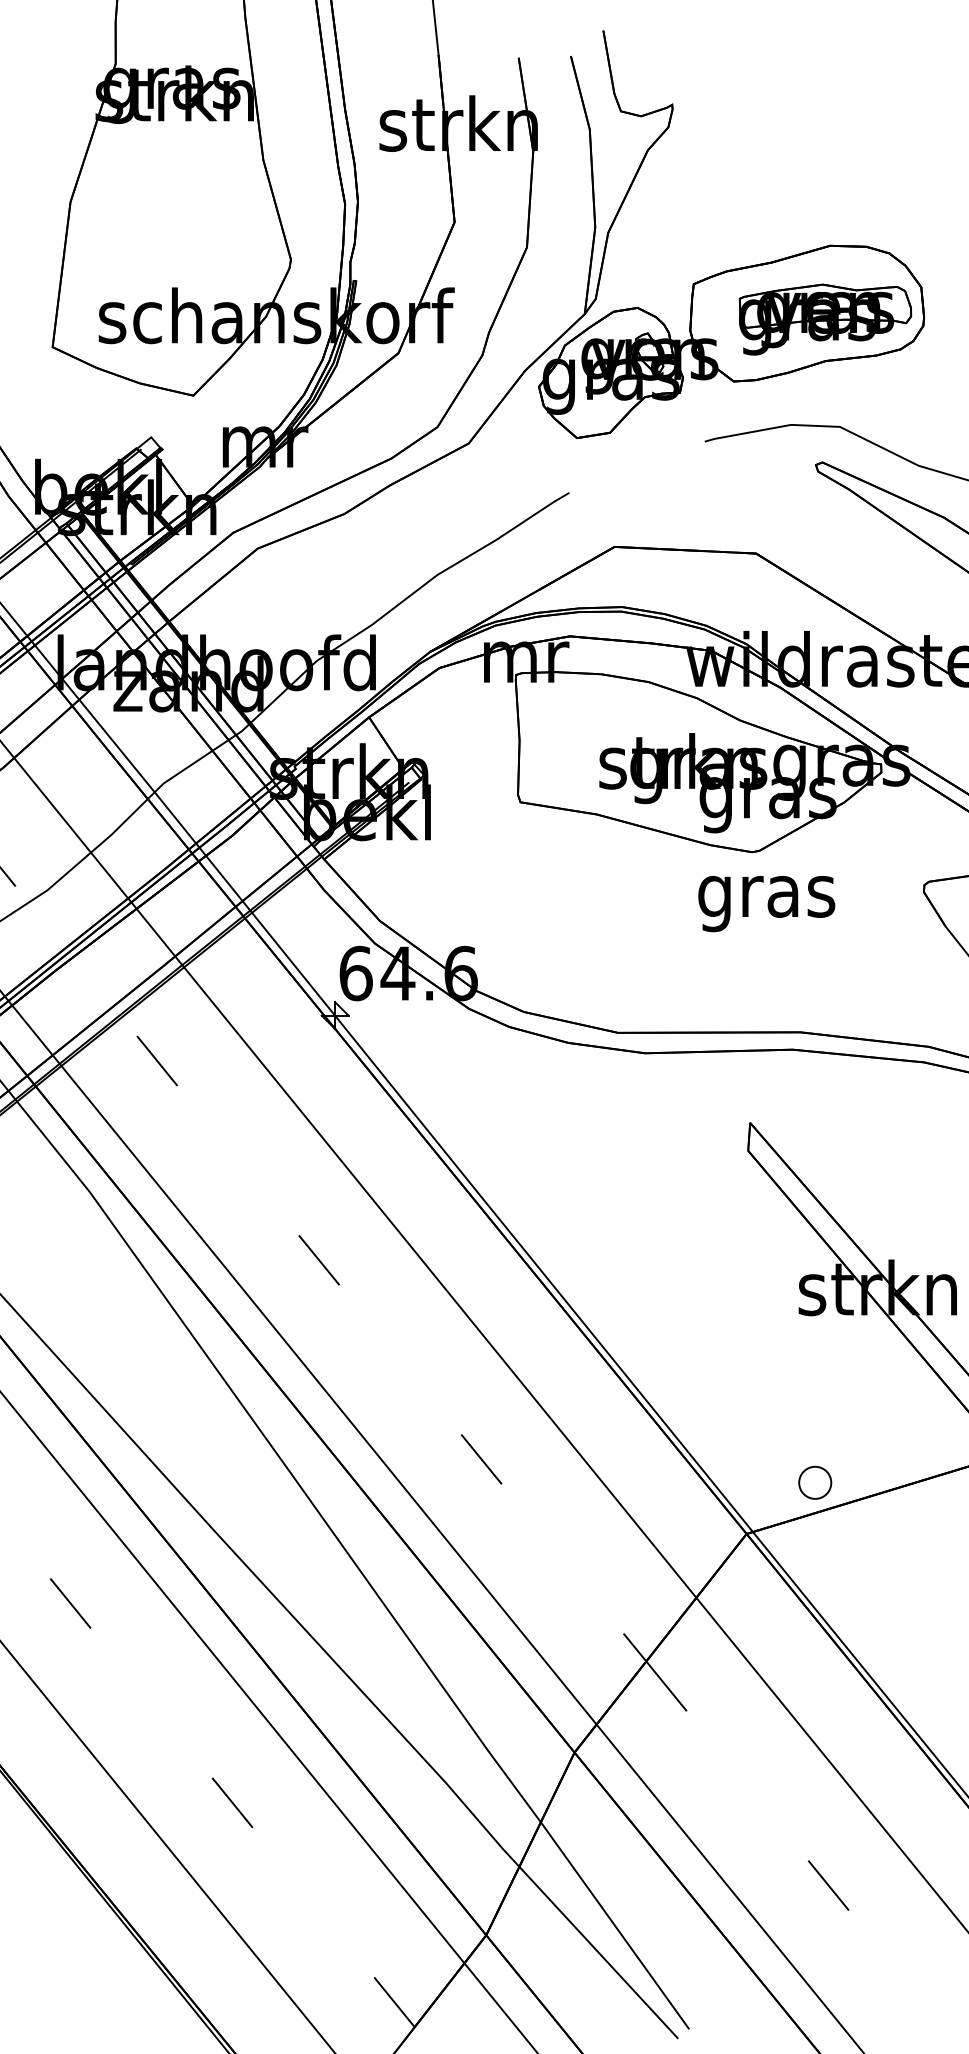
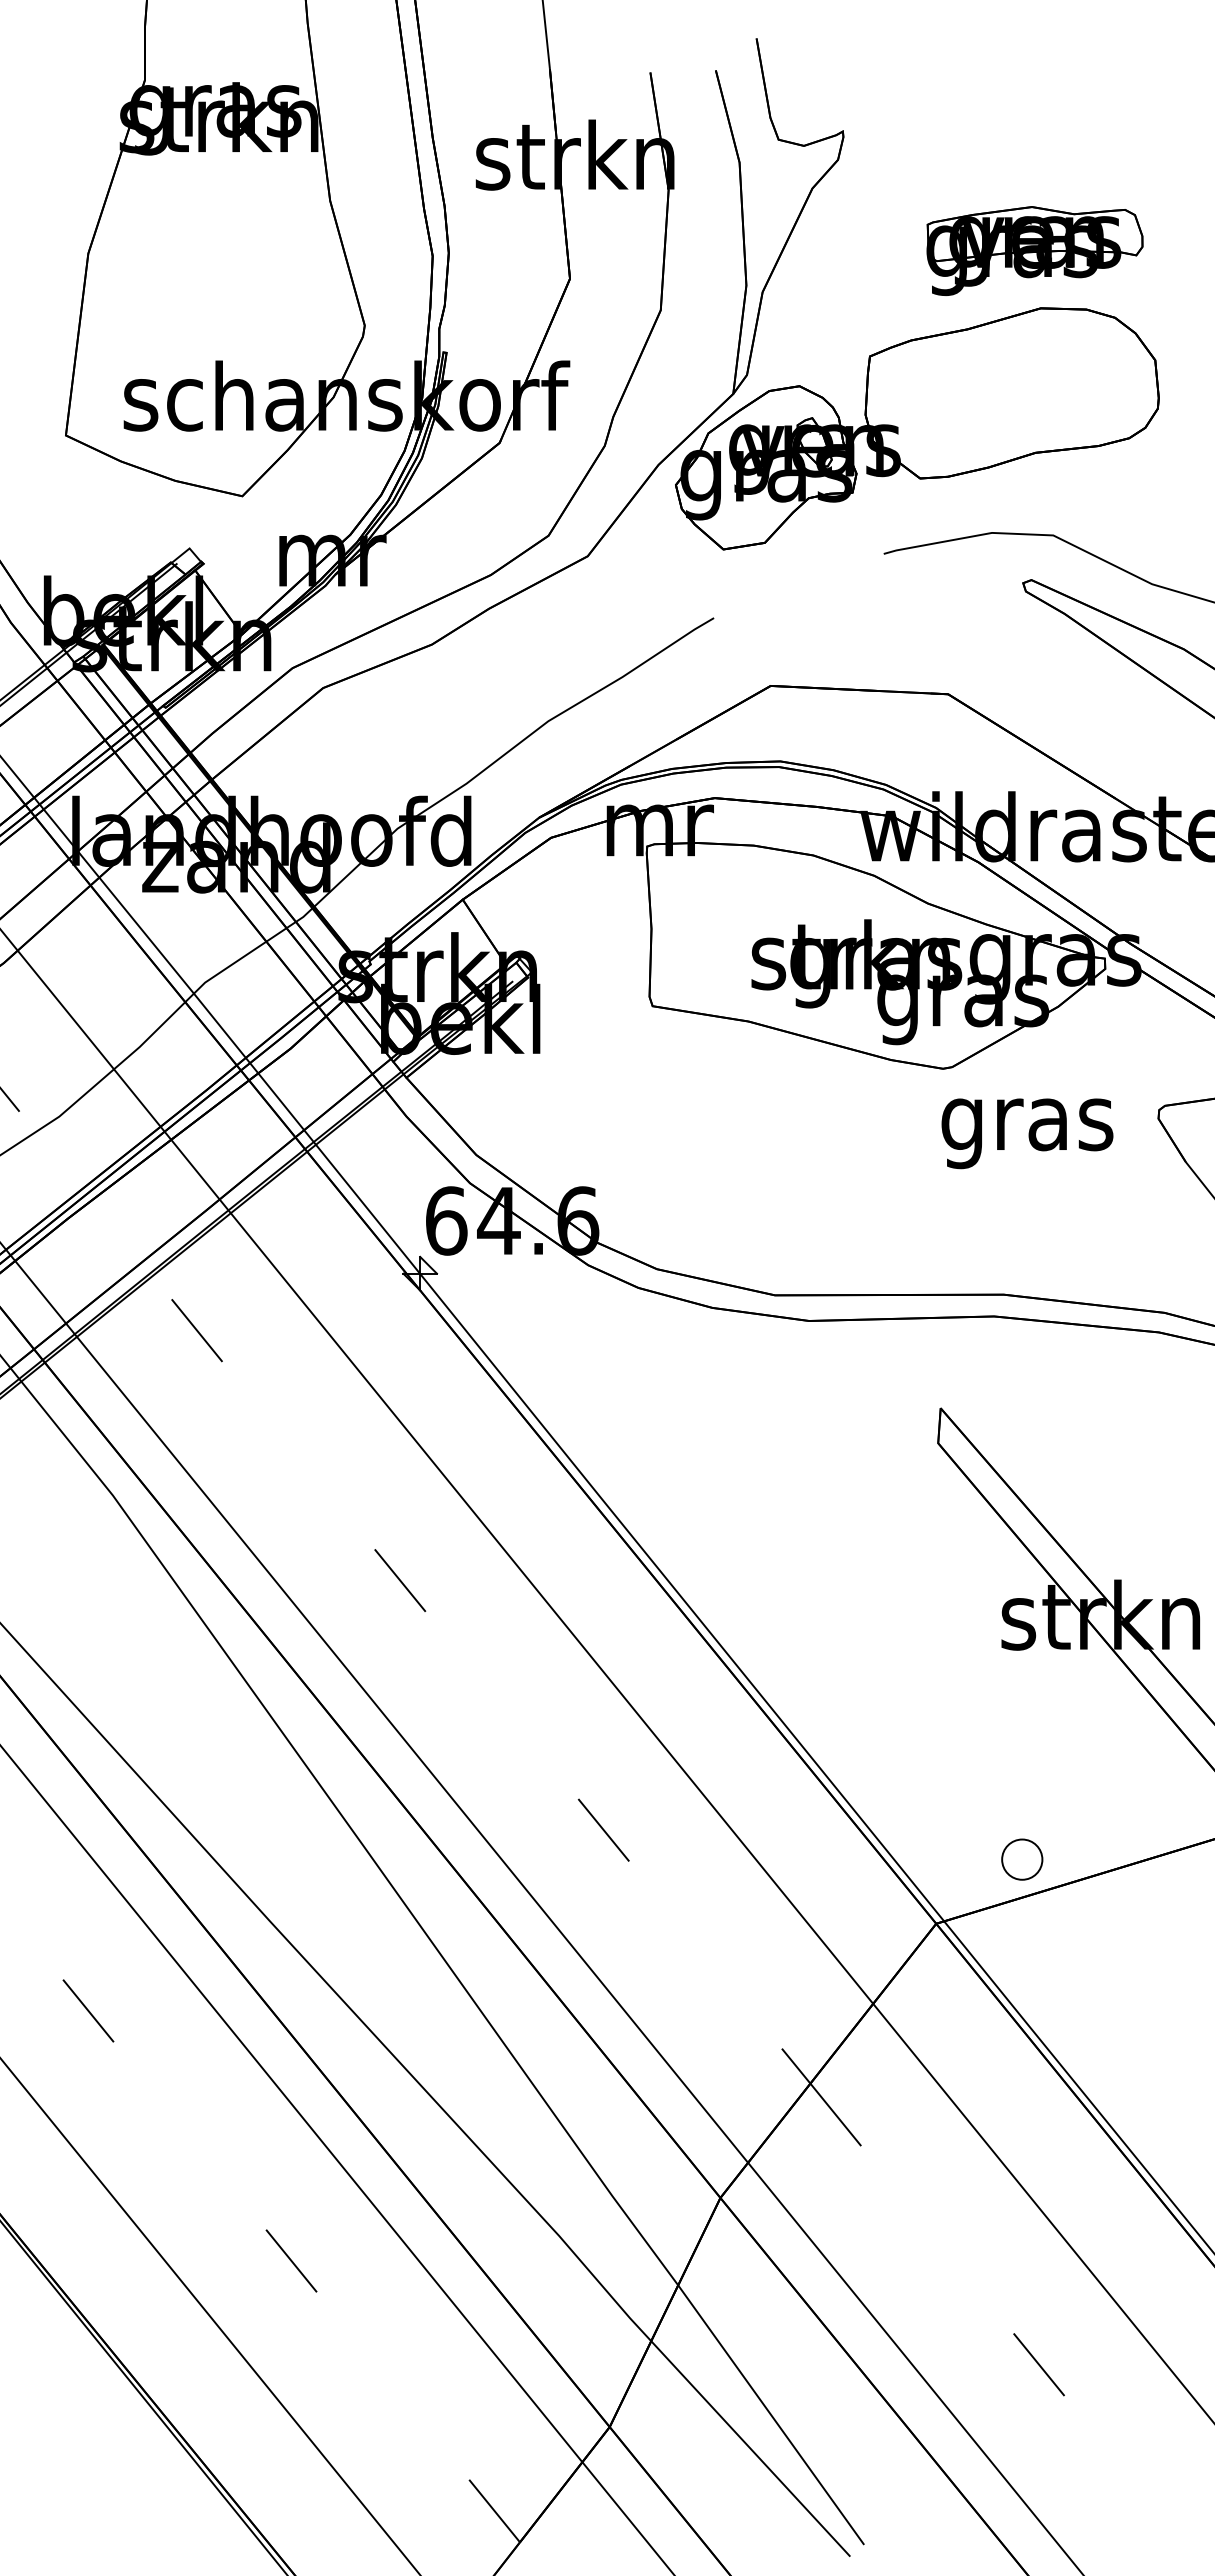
part: (824, 319) -> (1034, 250), moved
text: (766, 903) -> (1027, 1133), moved

